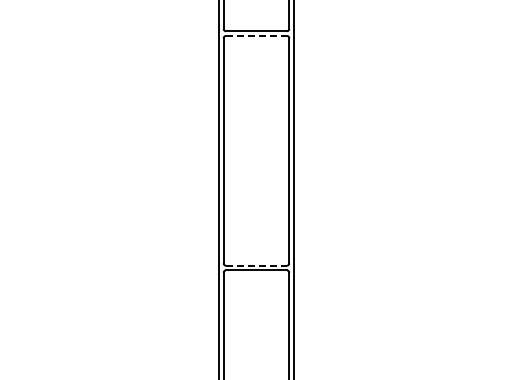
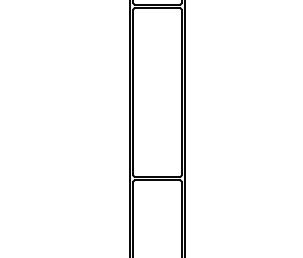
line: (256, 35) -> (157, 7), dashed -> solid
line: (256, 265) -> (157, 176), dashed -> solid

